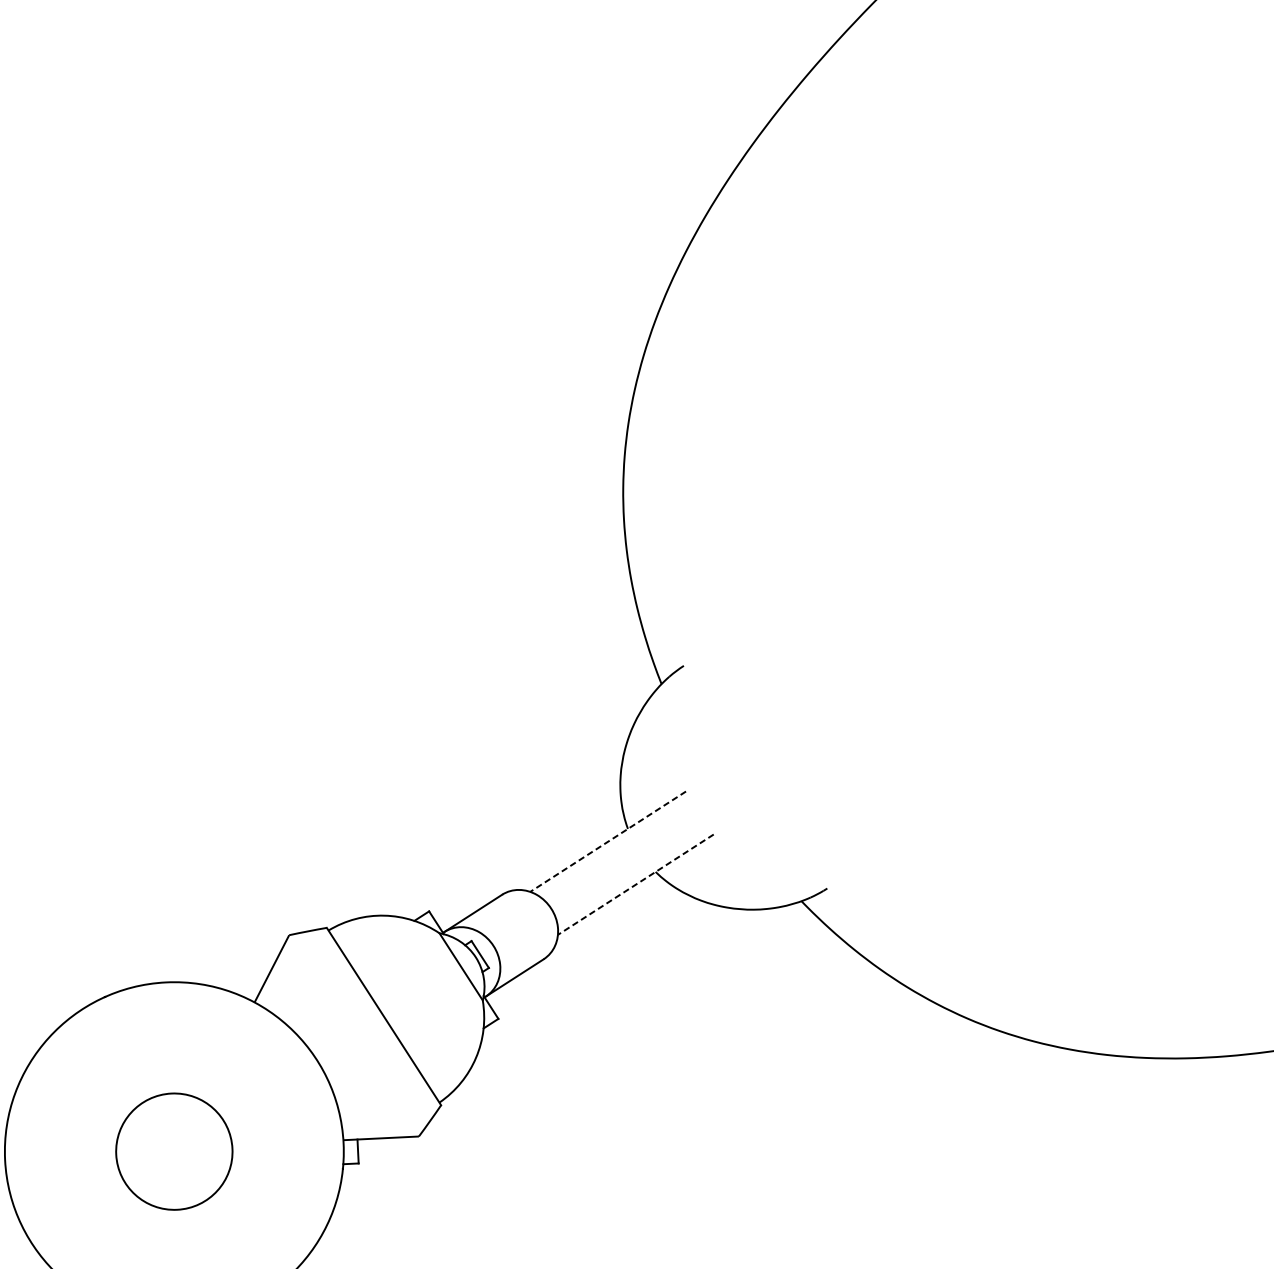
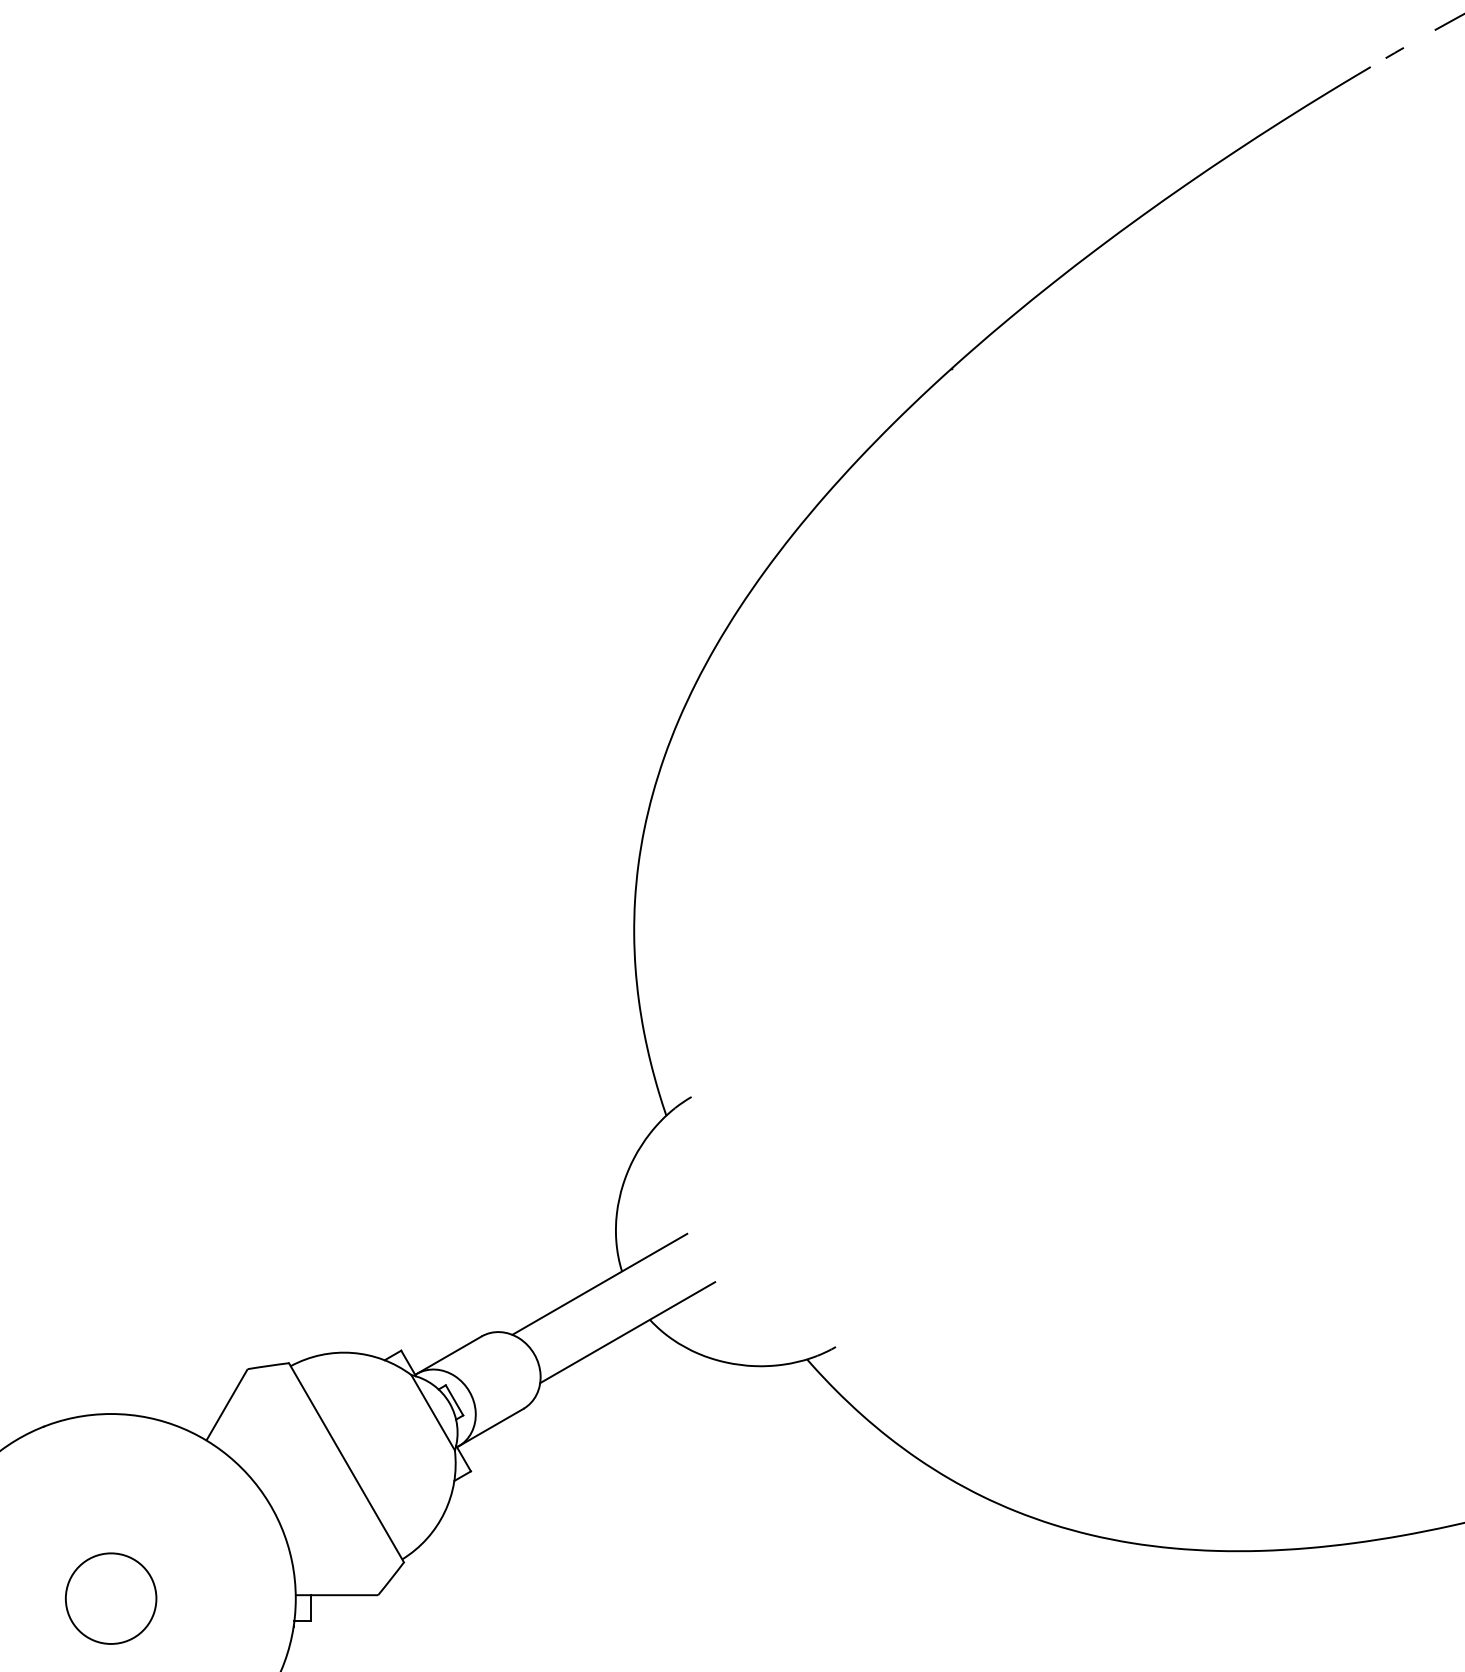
line: (607, 841) -> (599, 1284), dashed -> solid
line: (635, 884) -> (627, 1332), dashed -> solid
circle: (173, 1151) -> (110, 1598), size x0.71

